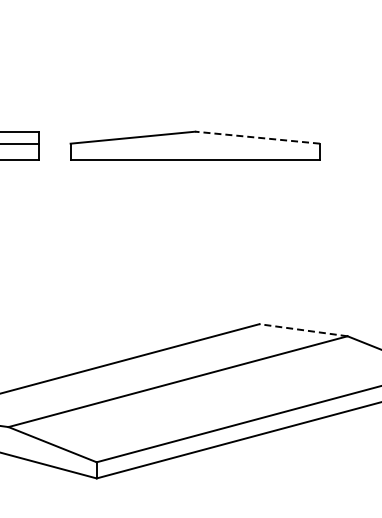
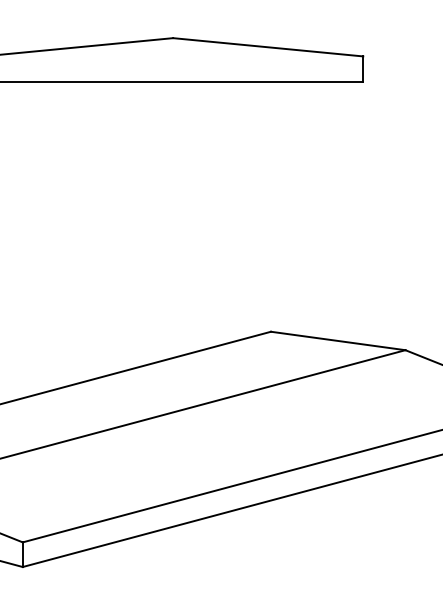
line: (257, 137) -> (268, 46), dashed -> solid
line: (303, 330) -> (338, 341), dashed -> solid

